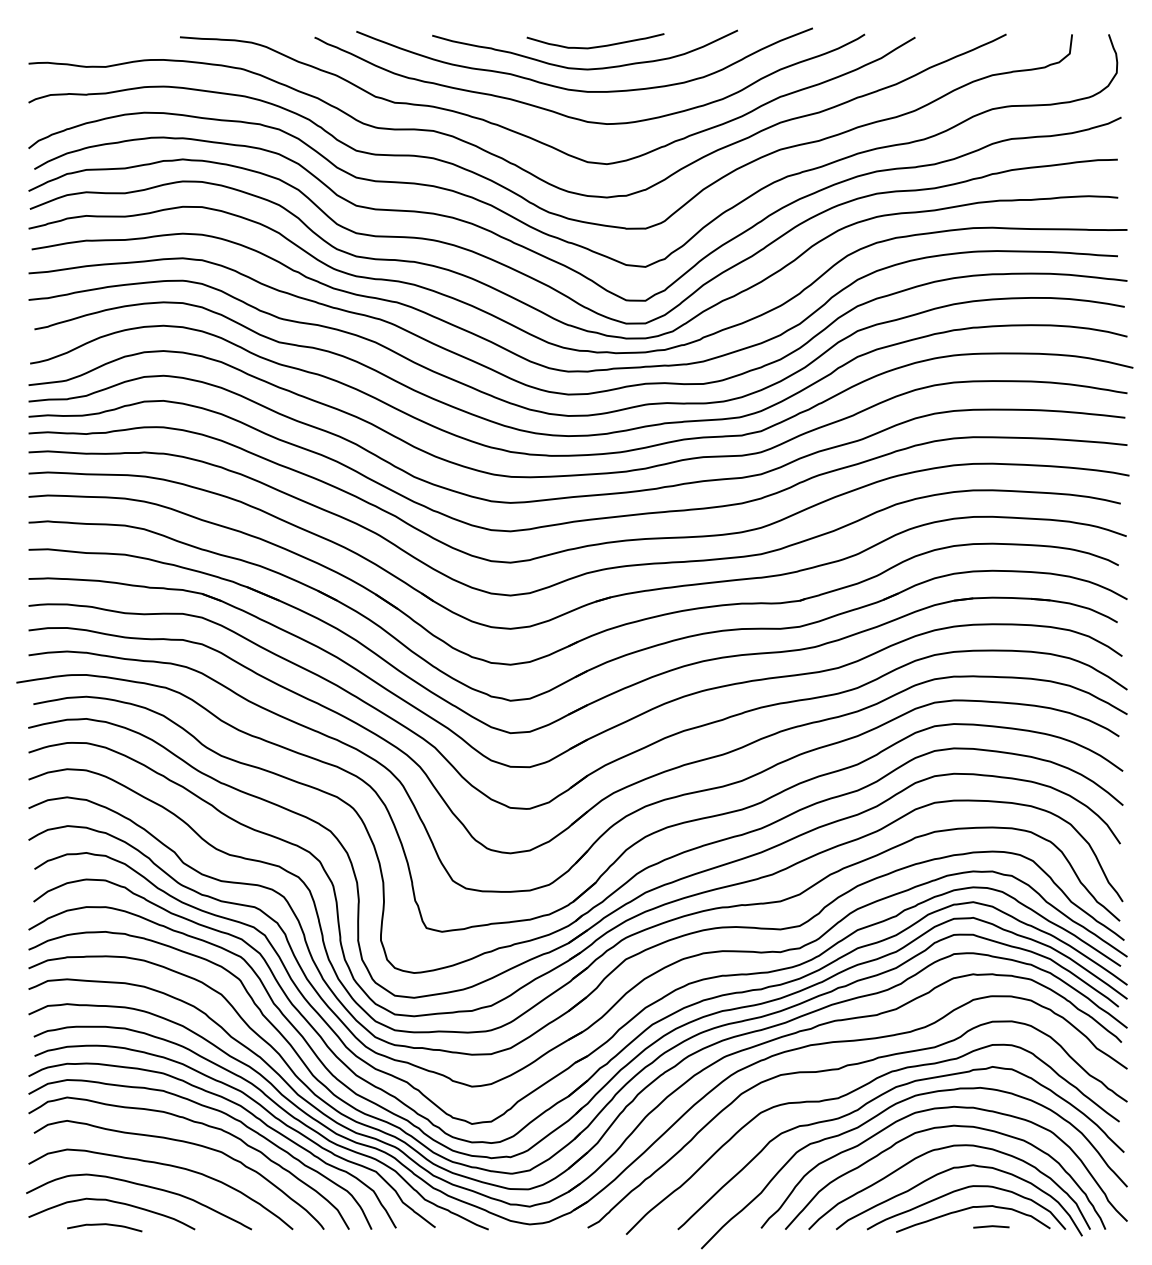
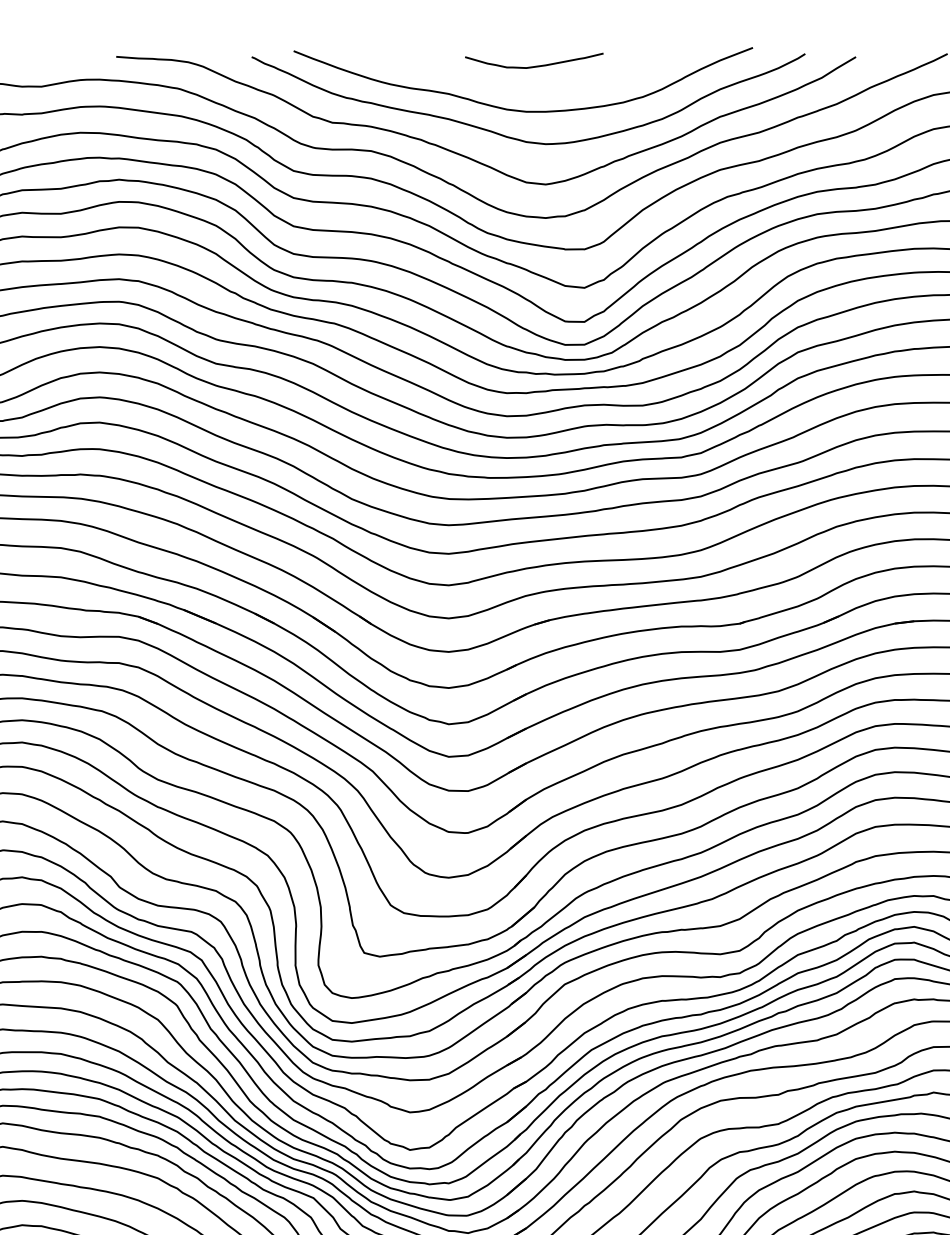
curve: (585, 68) -> (524, 88), removed

